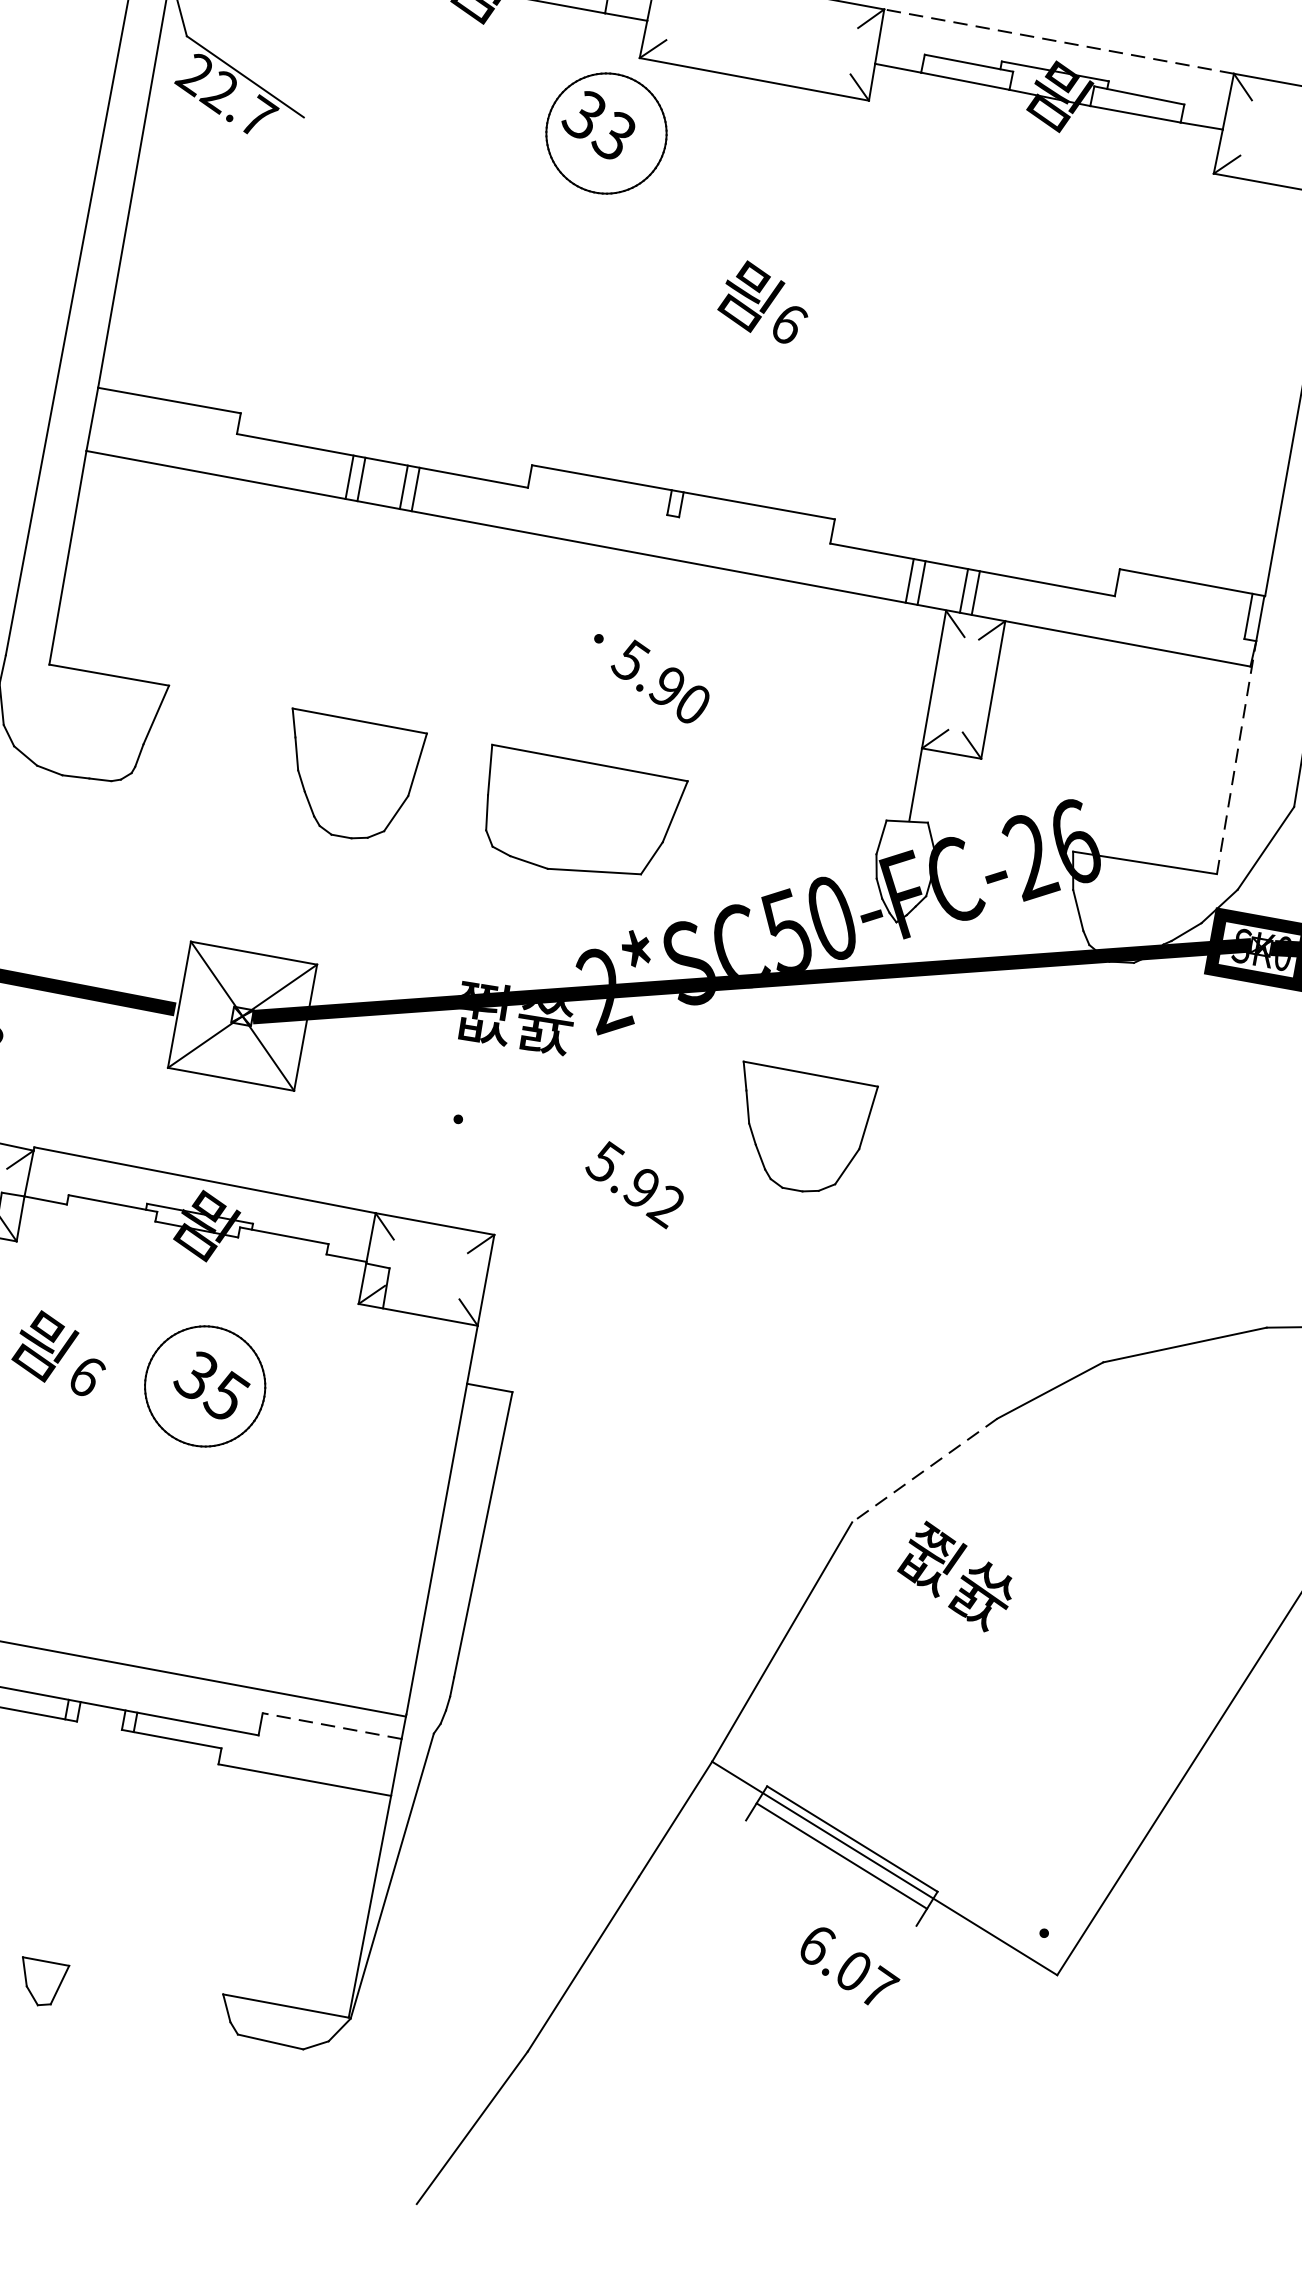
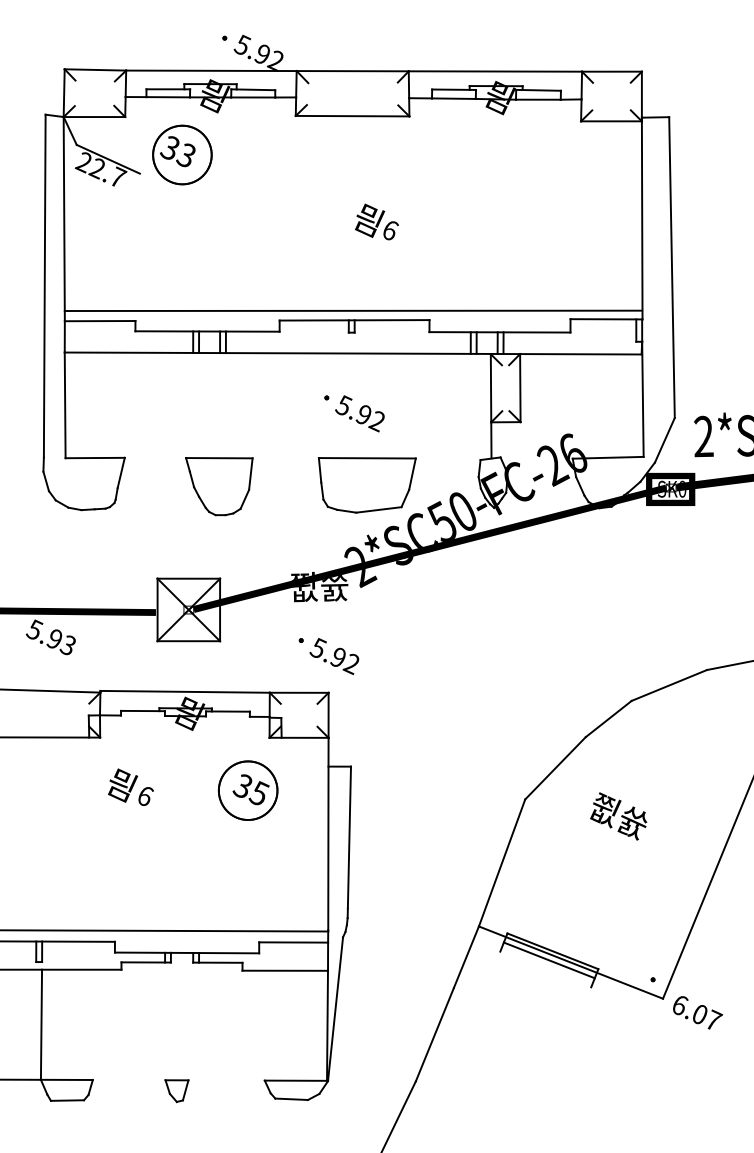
line: (1059, 41) -> (495, 71), dashed -> solid
part: (606, 132) -> (182, 154), moved
line: (684, 472) -> (353, 310), added
text: (690, 704) -> (376, 421), 5.90 -> 5.92
line: (1235, 757) -> (642, 399), dashed -> solid
part: (578, 817) -> (366, 485), moved
part: (800, 1131) -> (466, 616), removed
text: (634, 1184) -> (334, 656), moved
part: (203, 1385) -> (247, 790), moved
line: (924, 1470) -> (555, 768), dashed -> solid
text: (955, 1576) -> (618, 816), moved
line: (331, 1726) -> (293, 942), dashed -> solid
text: (849, 1966) -> (697, 1012), moved

